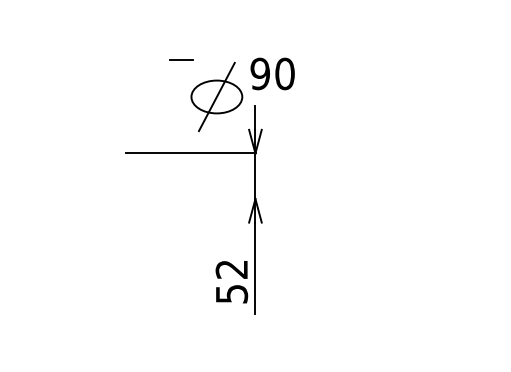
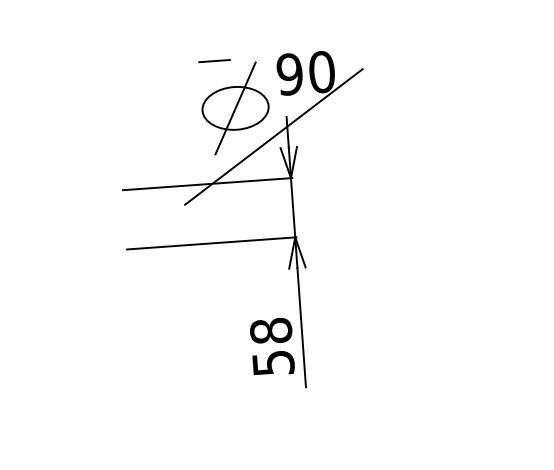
line: (181, 59) -> (214, 60), moved
line: (244, 120) -> (273, 136), added
line: (191, 199) -> (212, 243), added
text: (231, 269) -> (270, 331), 52 -> 58

